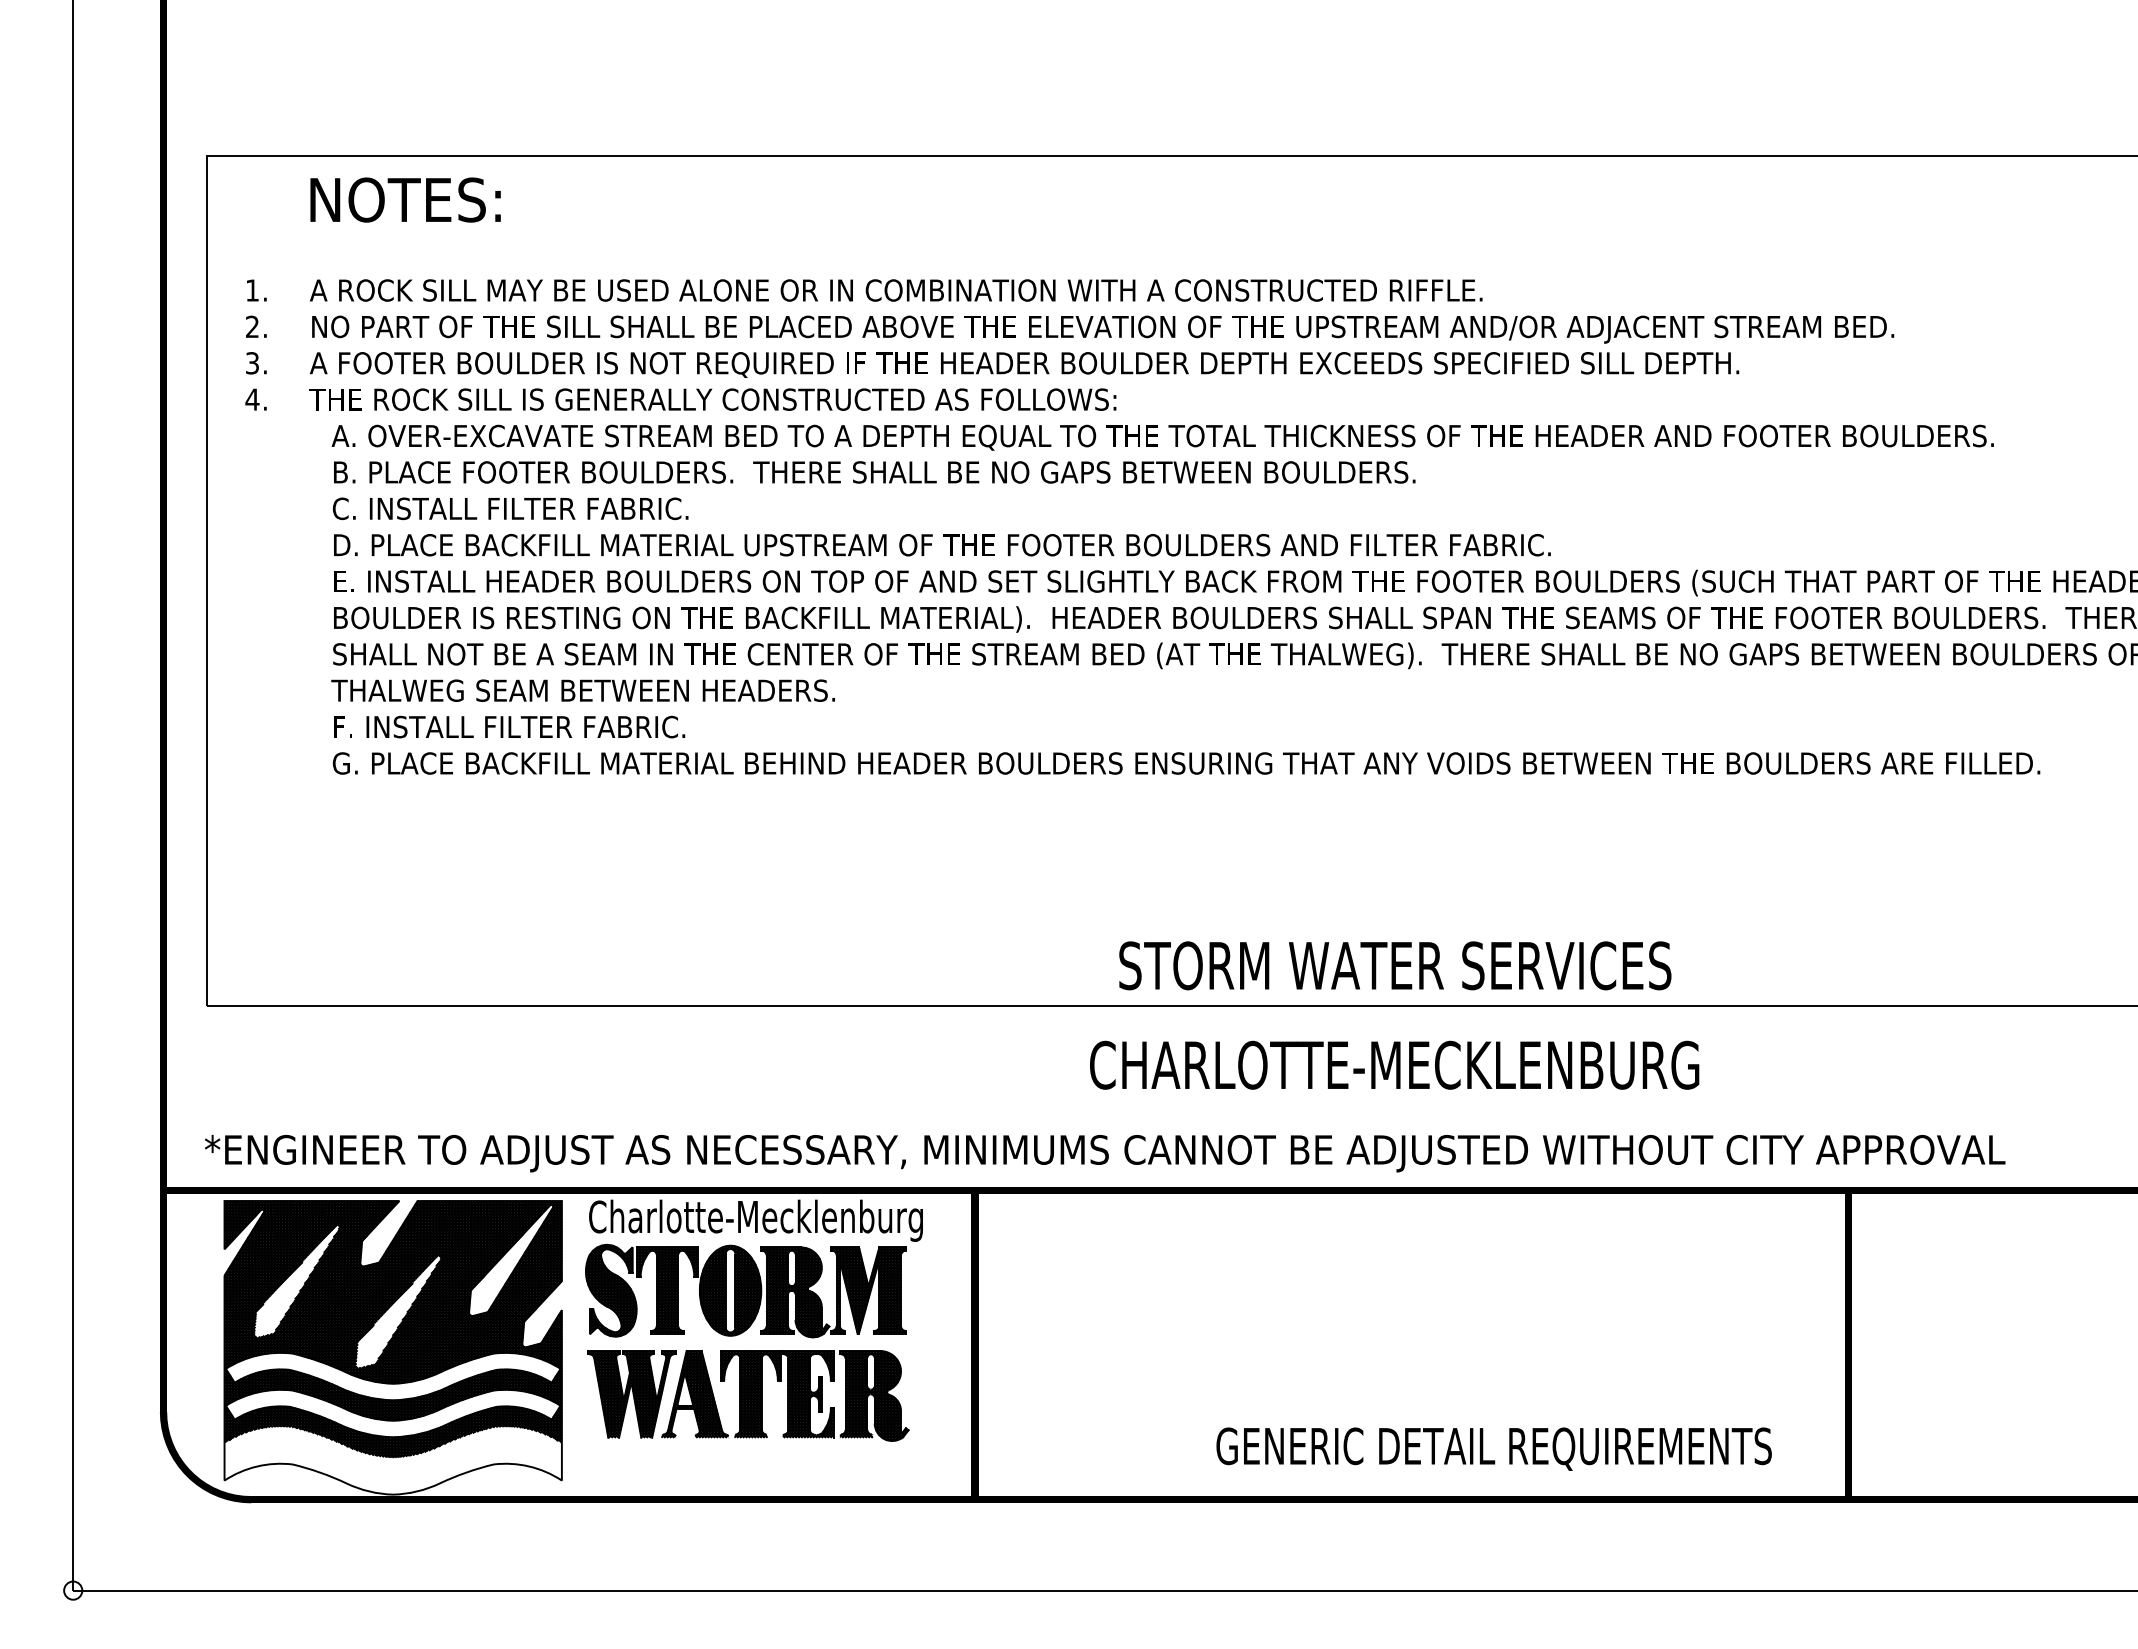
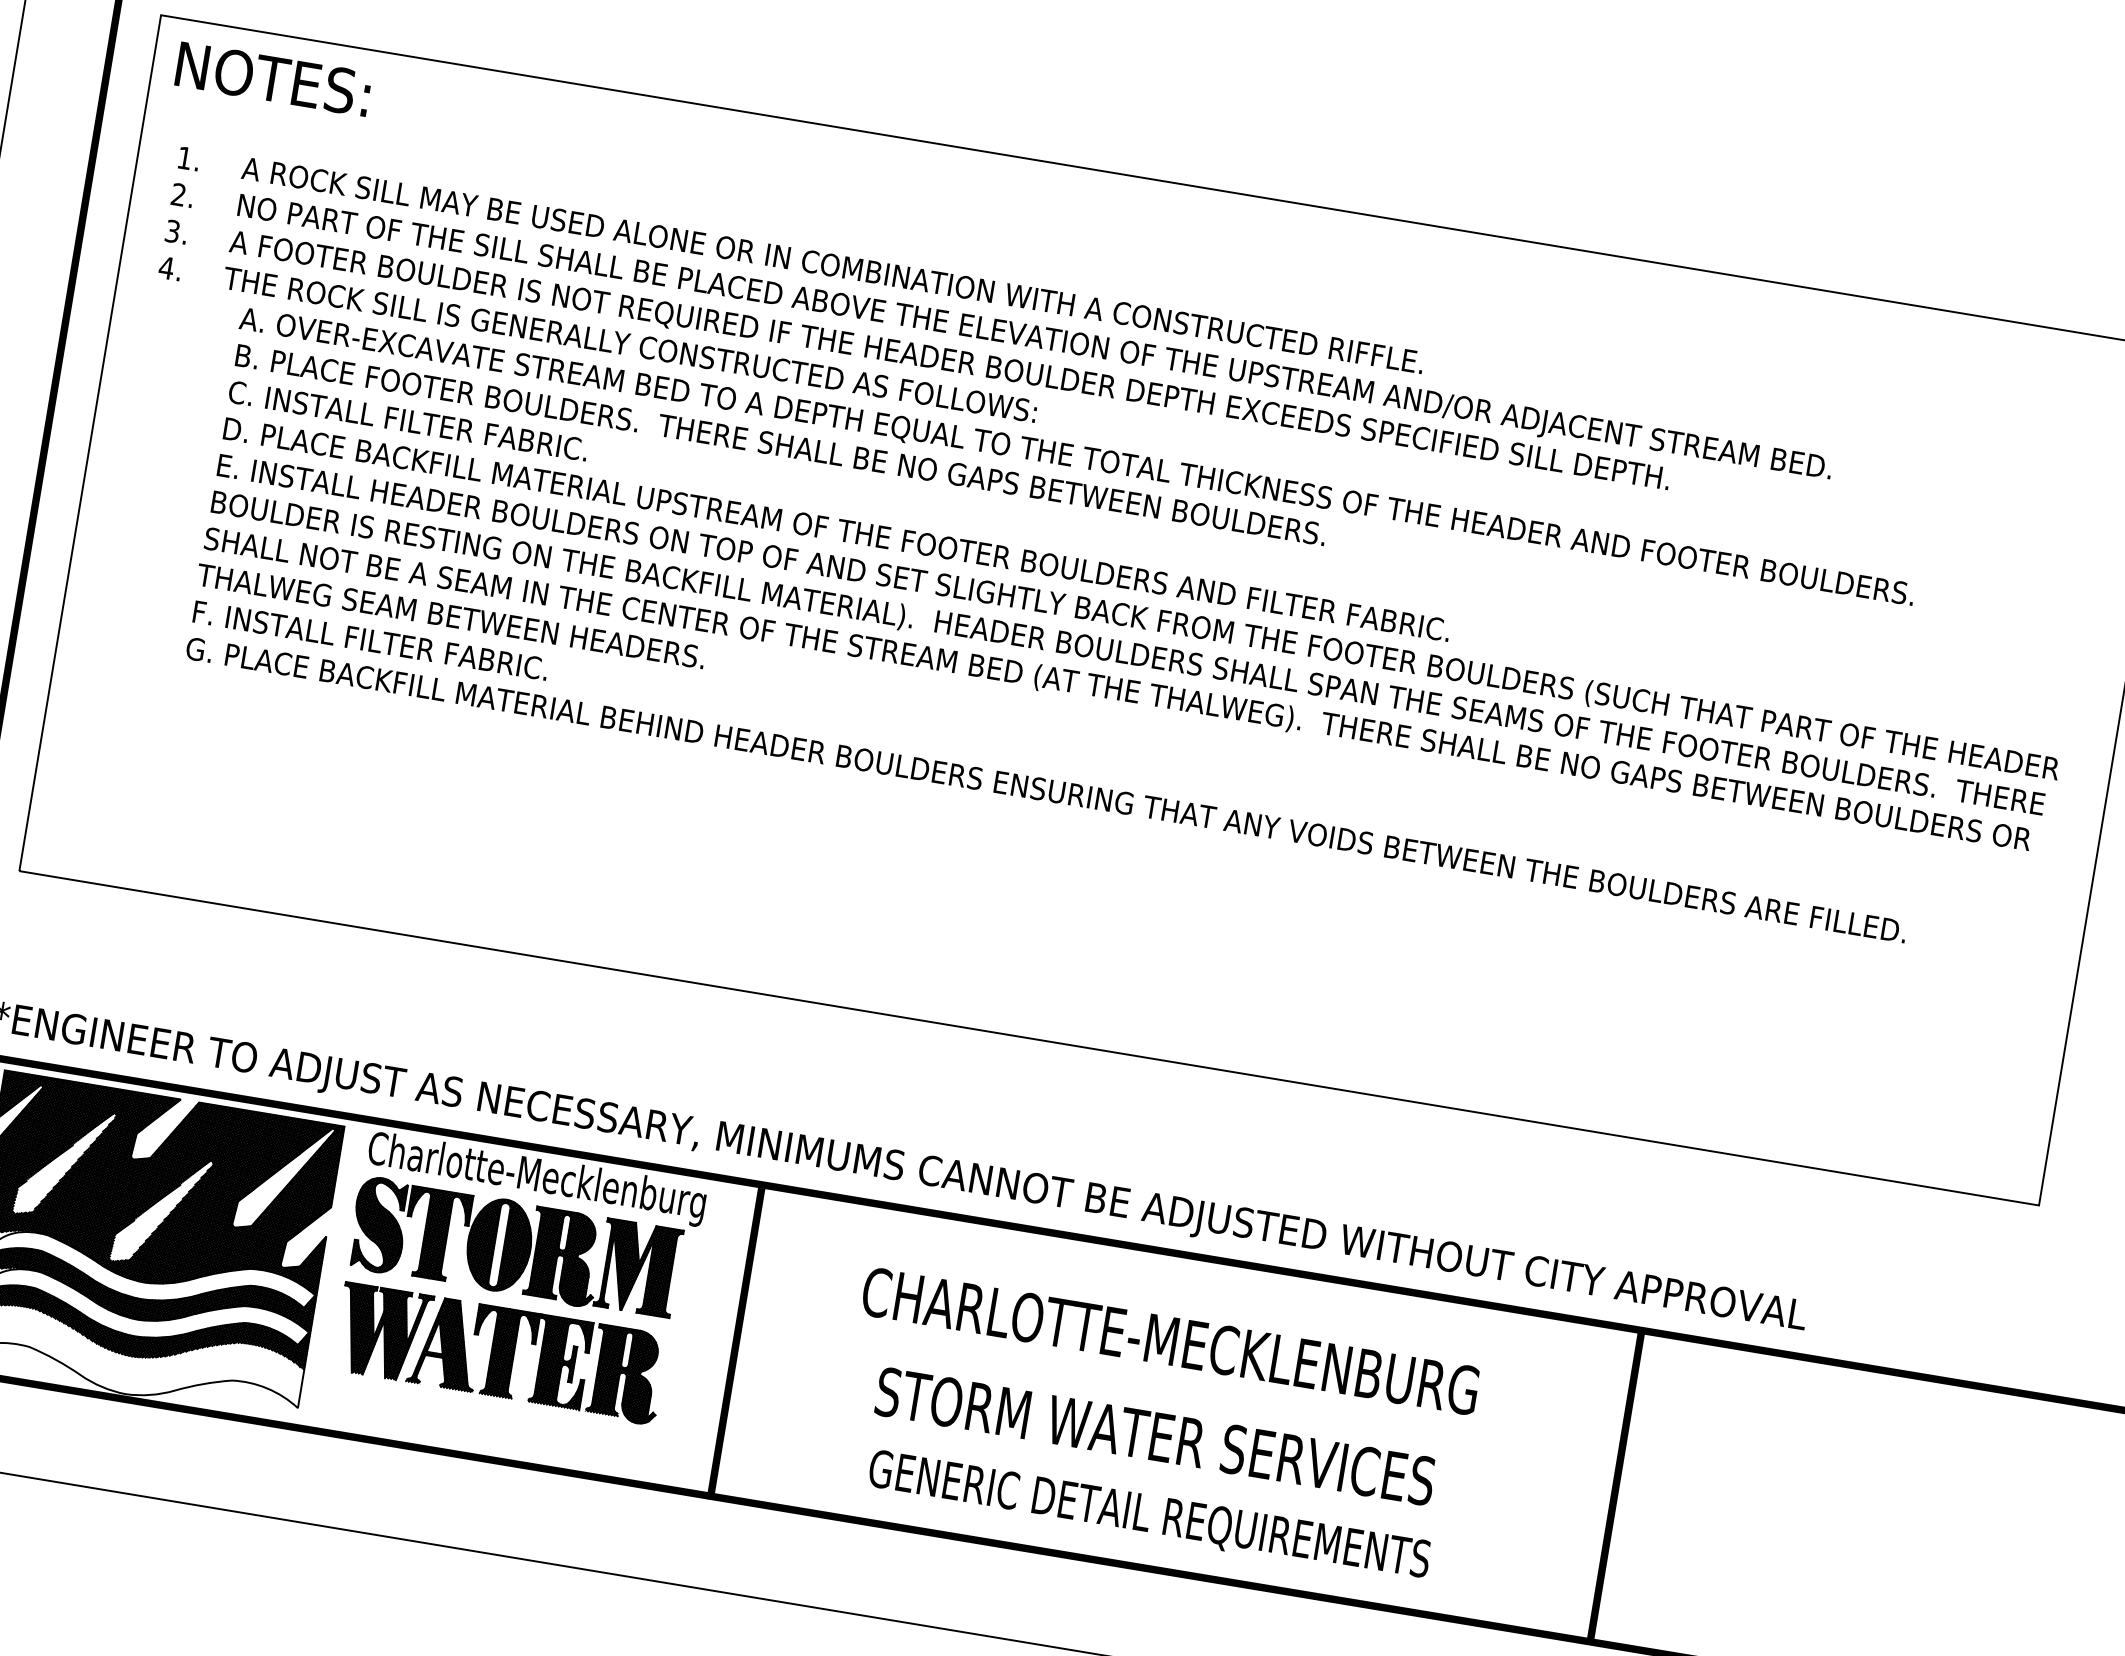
text: (405, 199) -> (273, 78), moved
text: (1395, 965) -> (1155, 1436), moved
text: (1394, 1064) -> (1170, 1340), moved
text: (1493, 1448) -> (1148, 1515), moved

